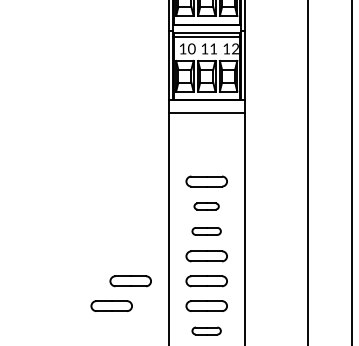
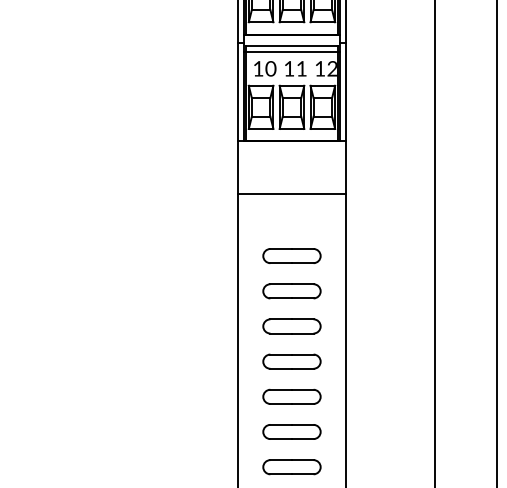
line: (206, 113) -> (291, 193), moved
part: (206, 206) -> (291, 291), size x1.67
part: (206, 231) -> (291, 326), size x1.43
part: (130, 281) -> (184, 397), removed
part: (111, 305) -> (157, 431), removed
part: (206, 330) -> (291, 466), size x1.43

